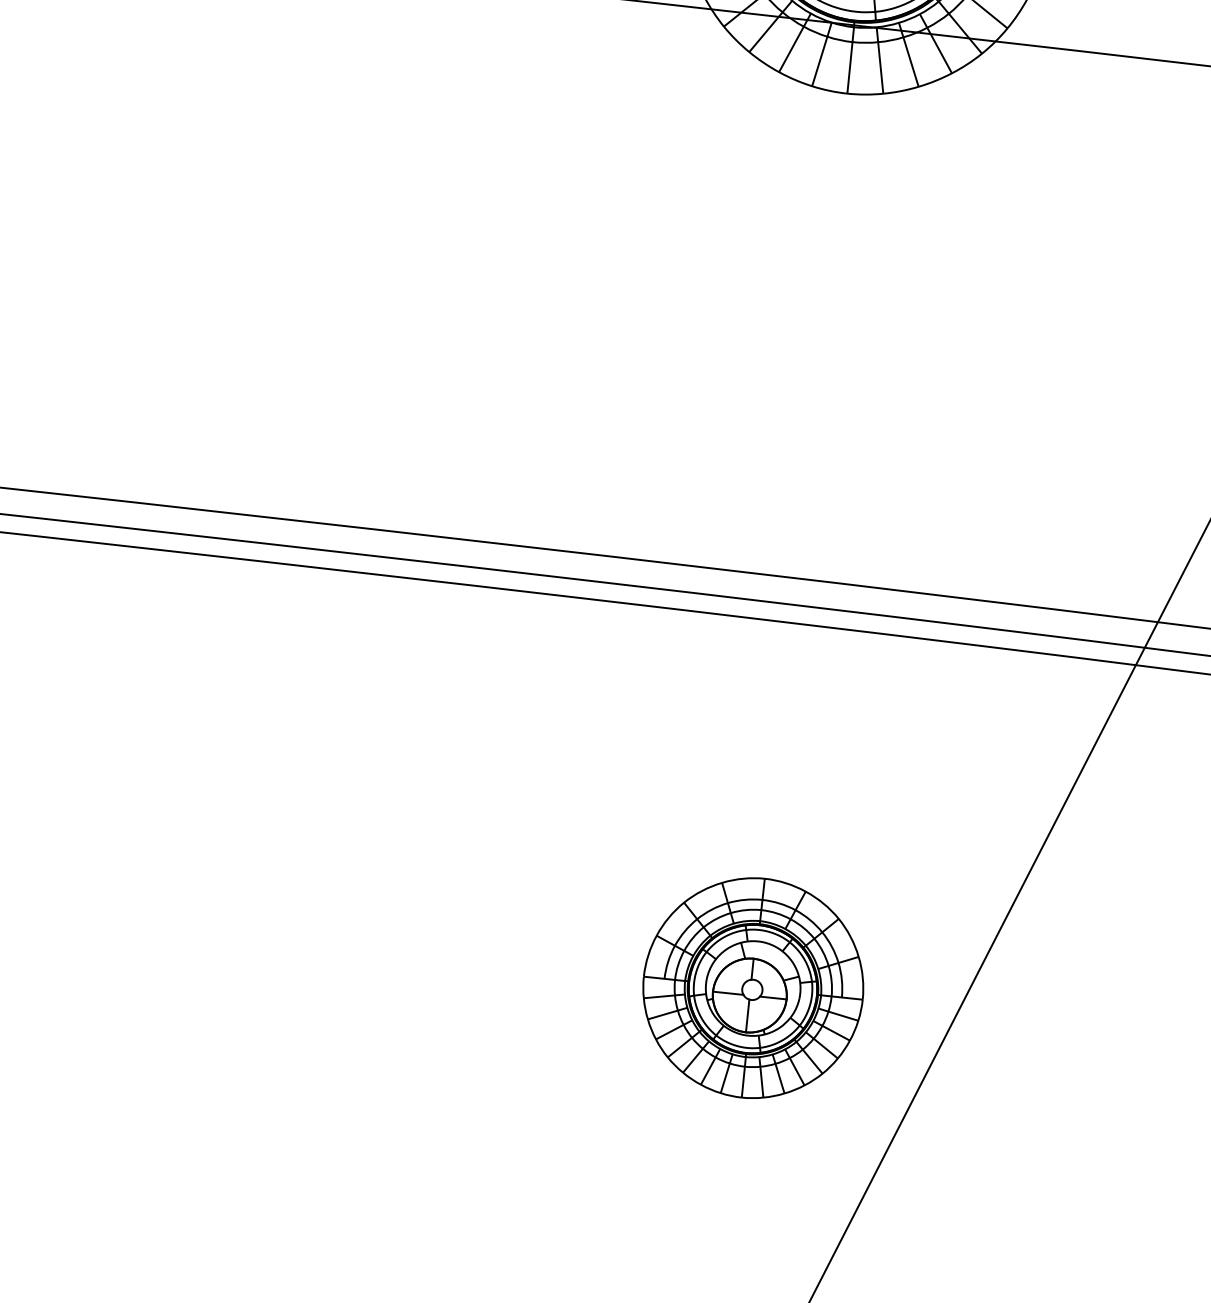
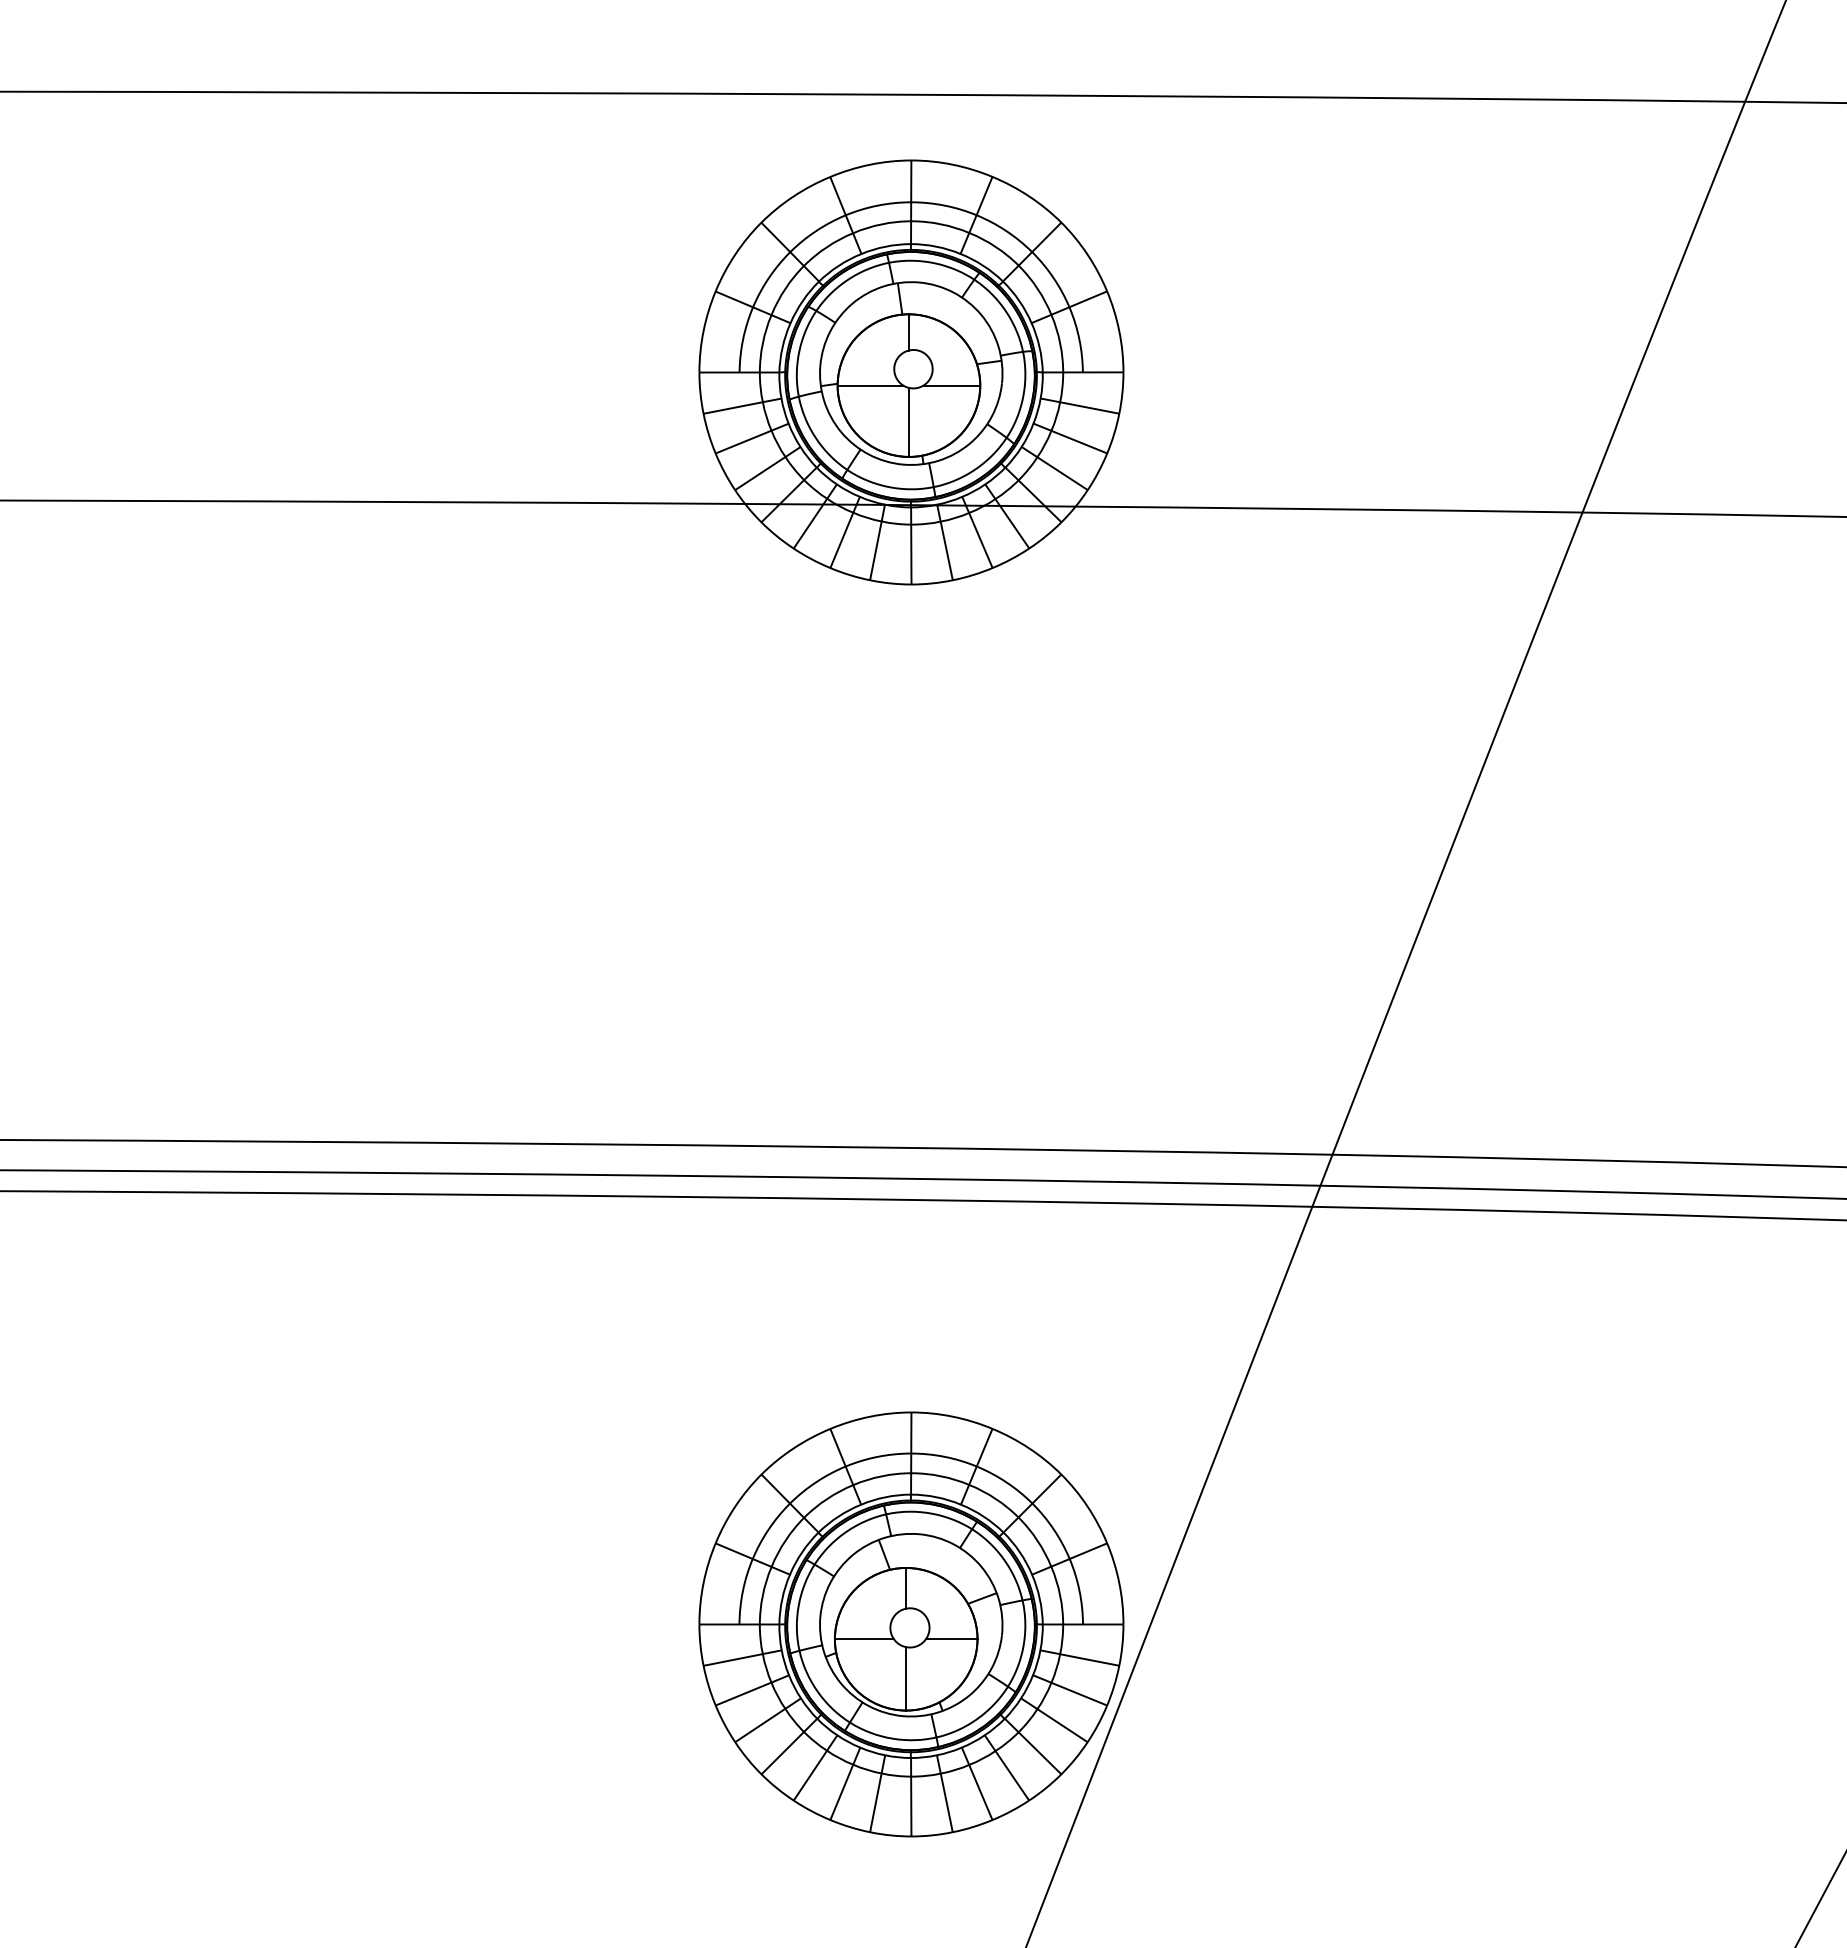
part: (753, 988) -> (911, 1624), size x1.67

